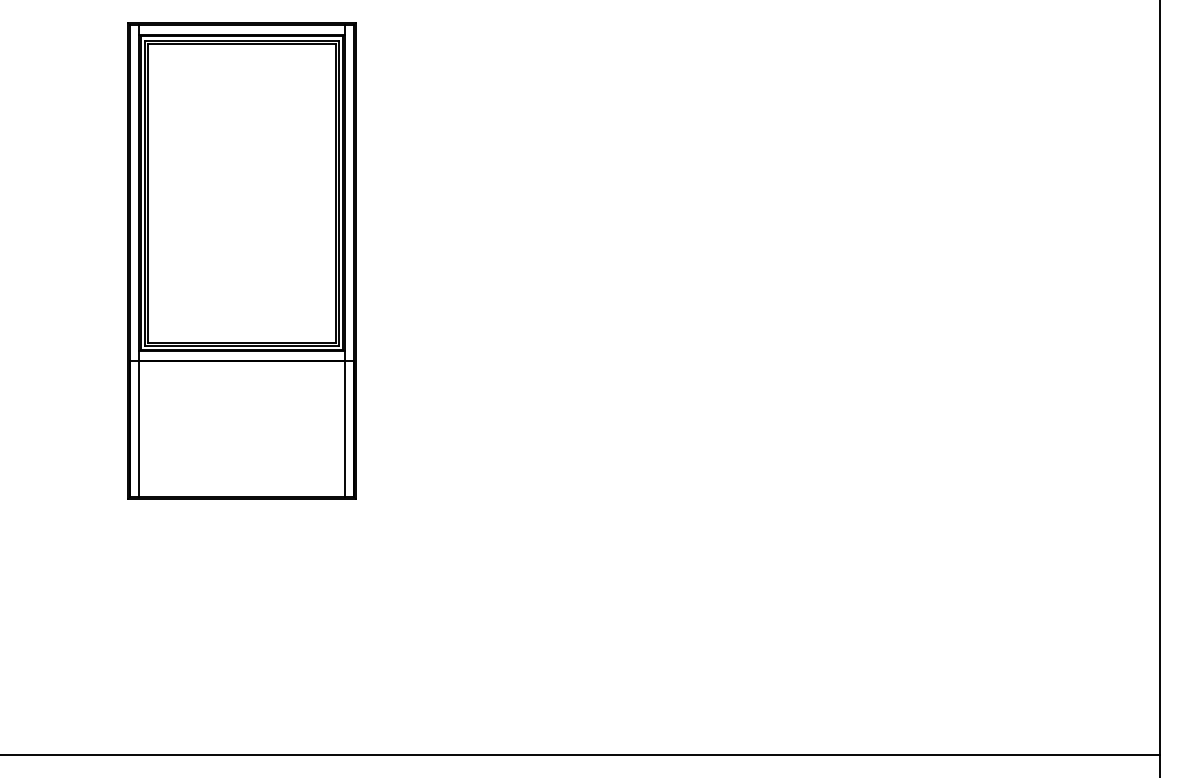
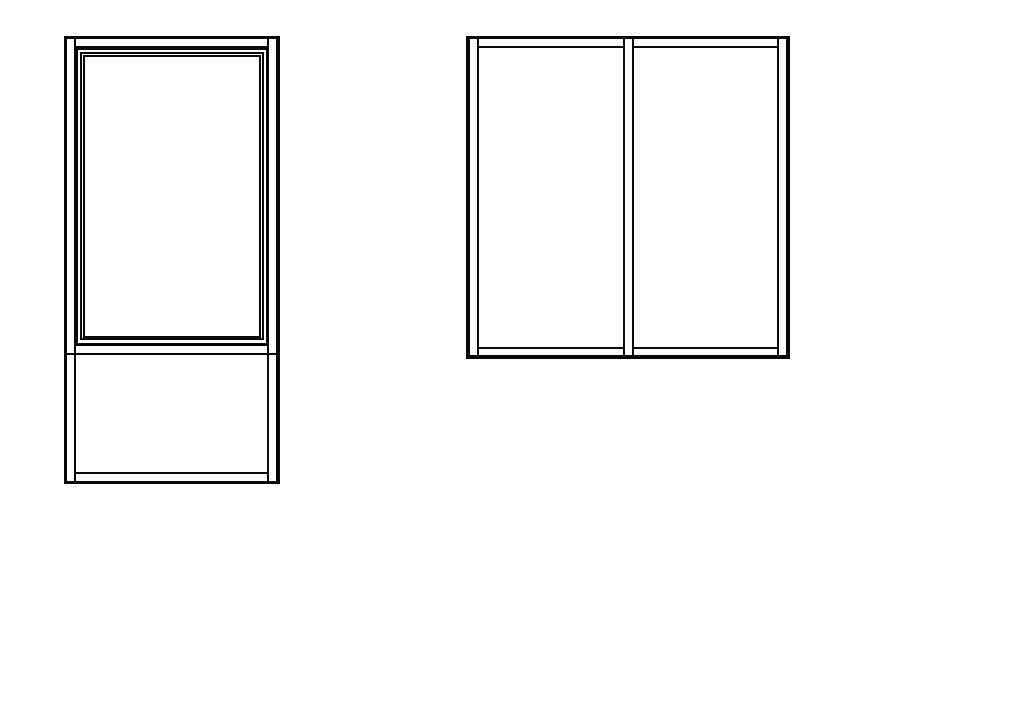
part: (727, 194) -> (627, 197), added
line: (241, 487) -> (171, 472), added

